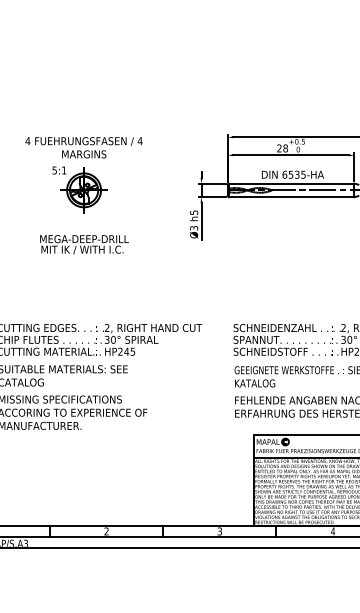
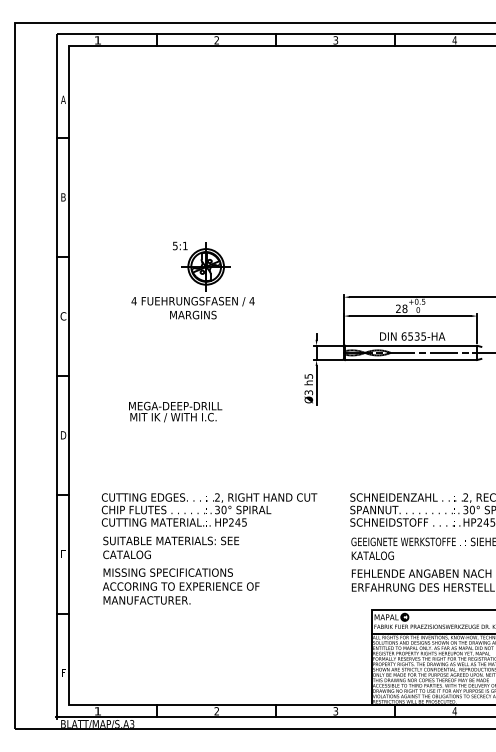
part: (79, 190) -> (201, 266), moved
text: (84, 244) -> (175, 411), moved

